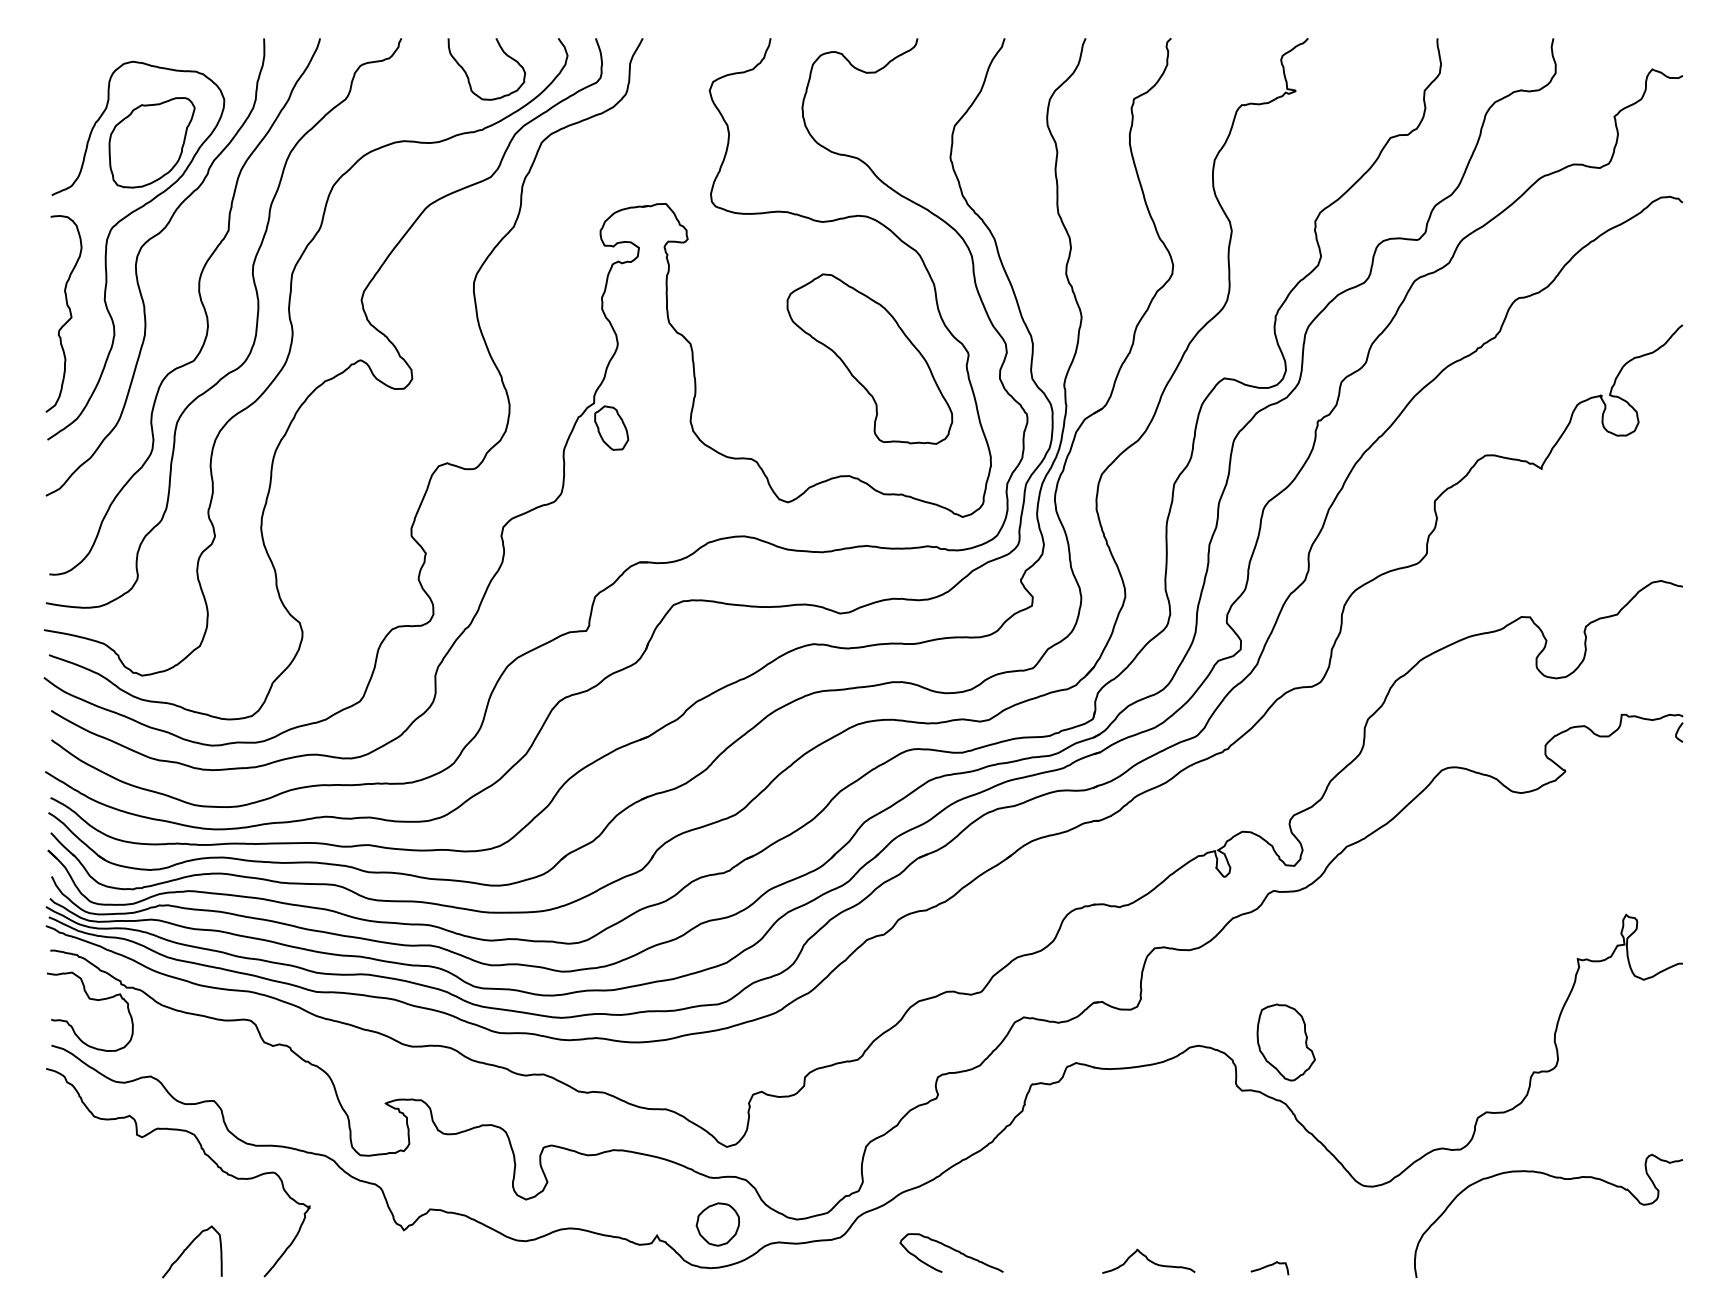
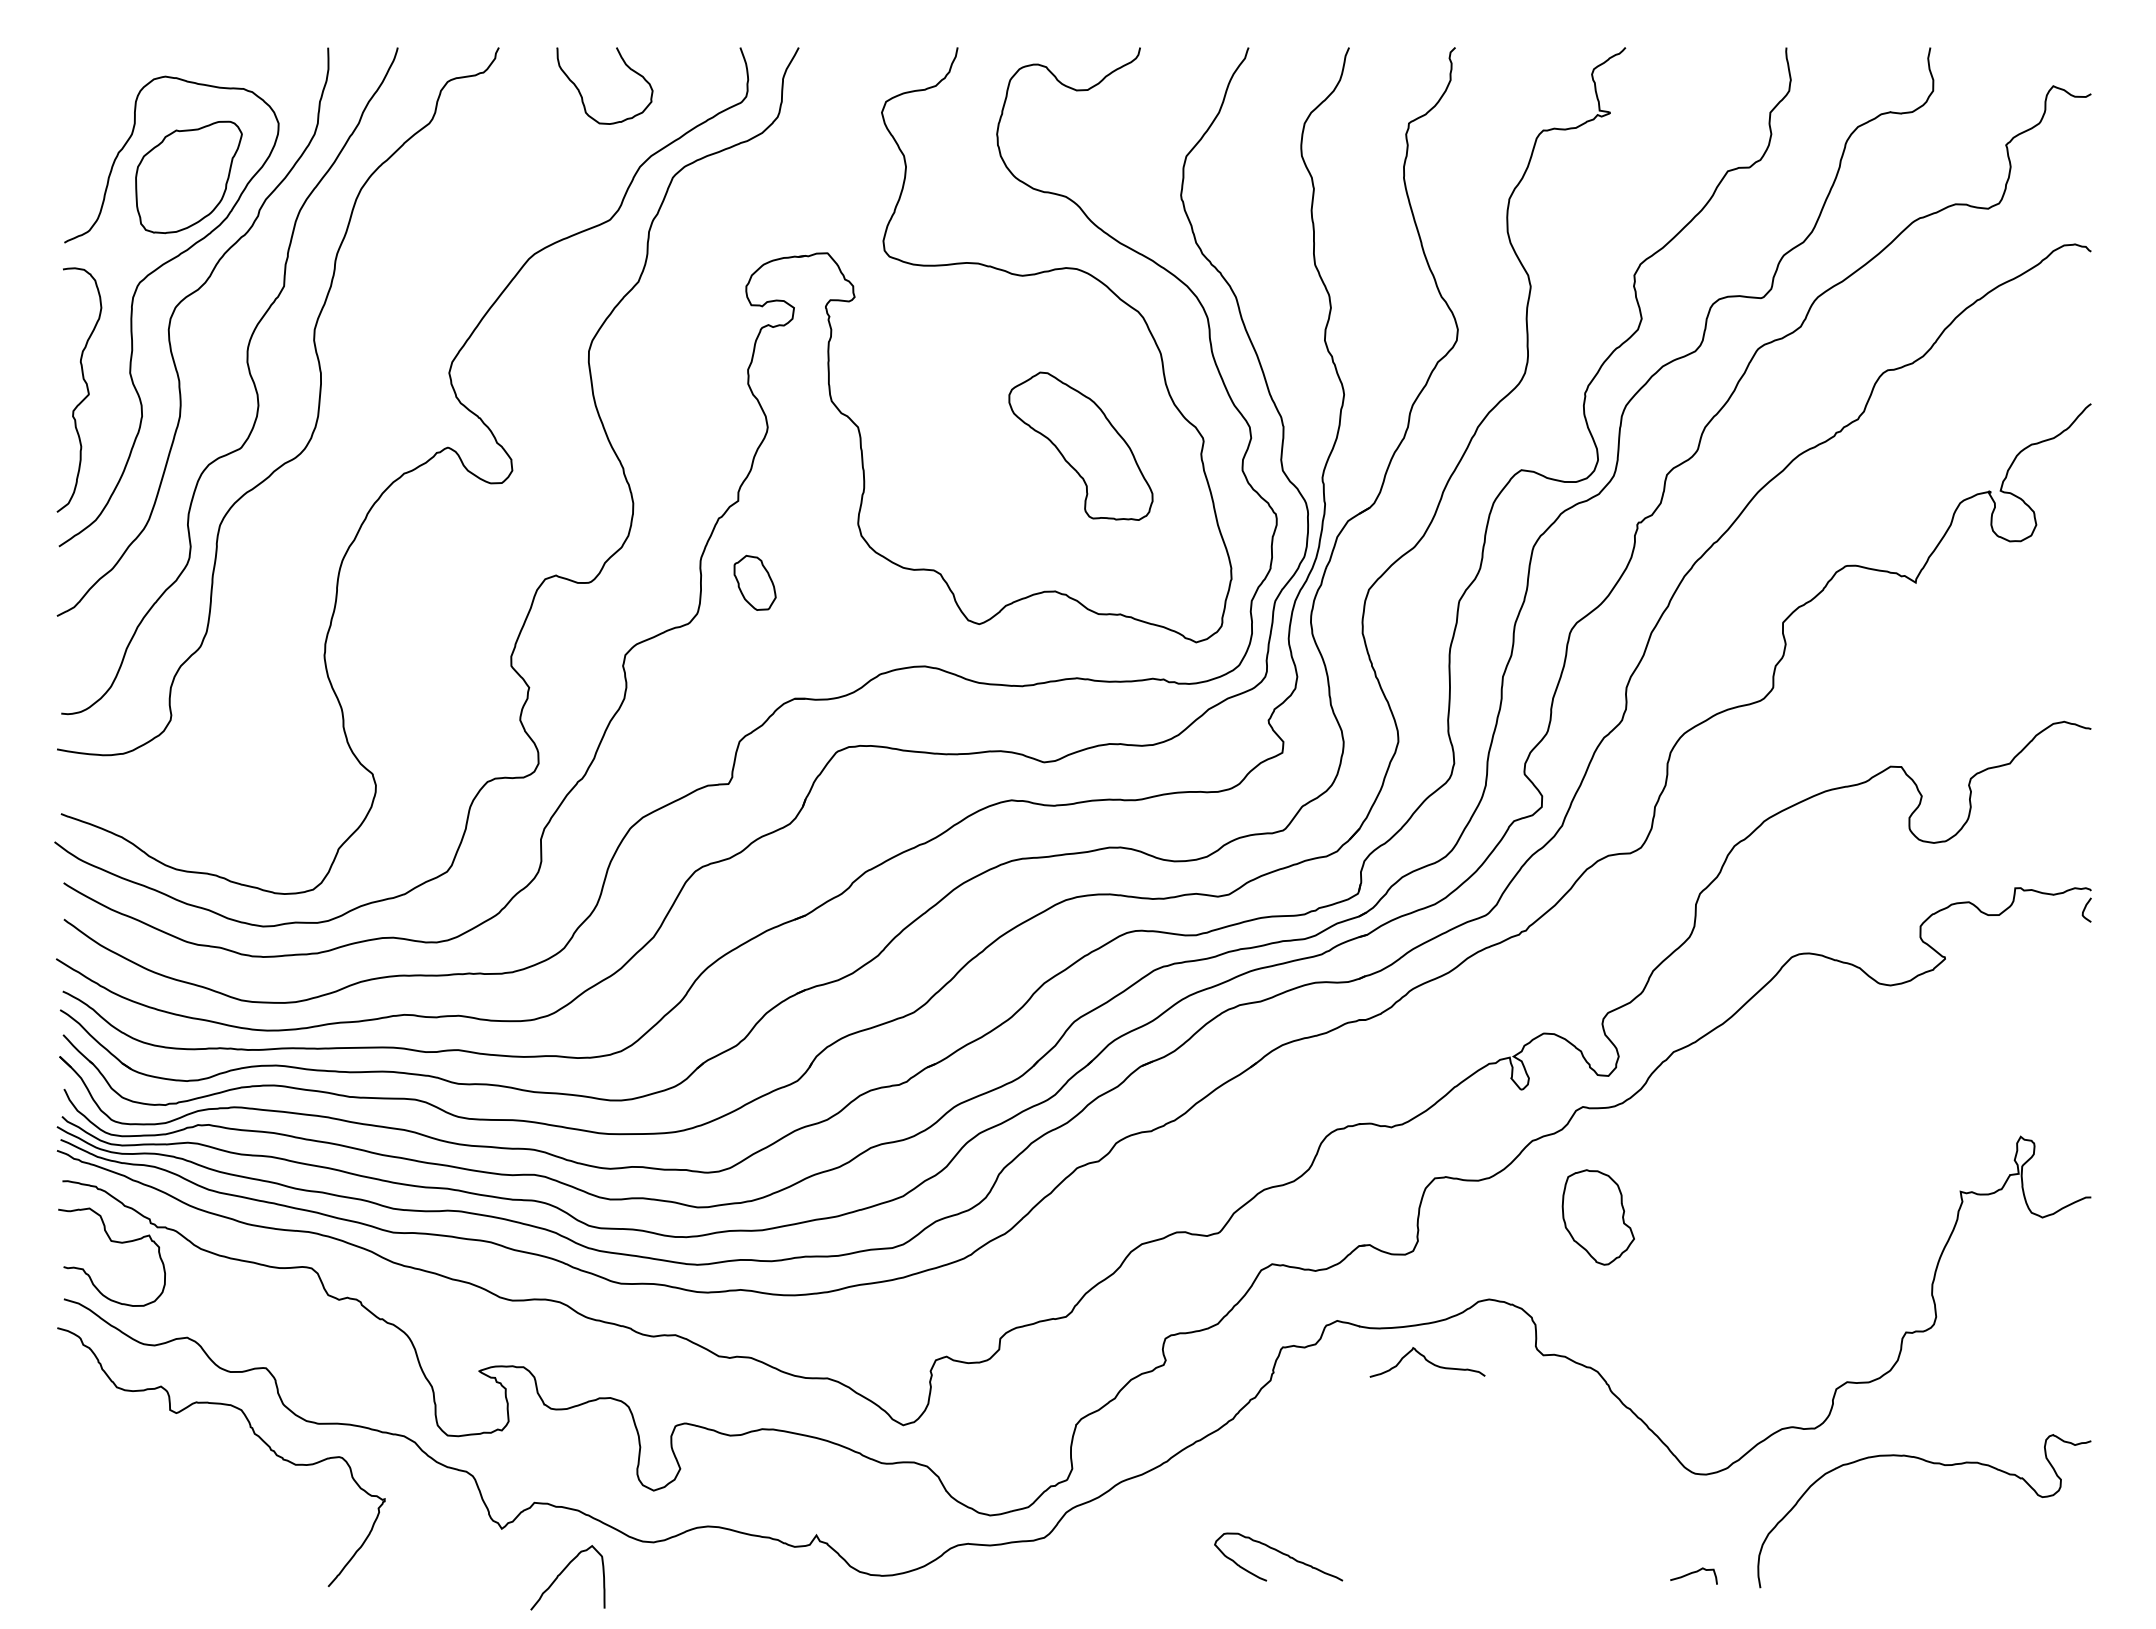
curve: (290, 353) -> (360, 439), removed
part: (869, 359) -> (1080, 446), size x0.7
part: (611, 427) -> (754, 582), moved
part: (1285, 1042) -> (1597, 1217), moved
part: (717, 1224) -> (891, 1521), removed
curve: (187, 1249) -> (561, 1574), moved
curve: (953, 1250) -> (1280, 1553), moved
curve: (1148, 1260) -> (1427, 1361), moved
curve: (1269, 1266) -> (1693, 1573), moved

